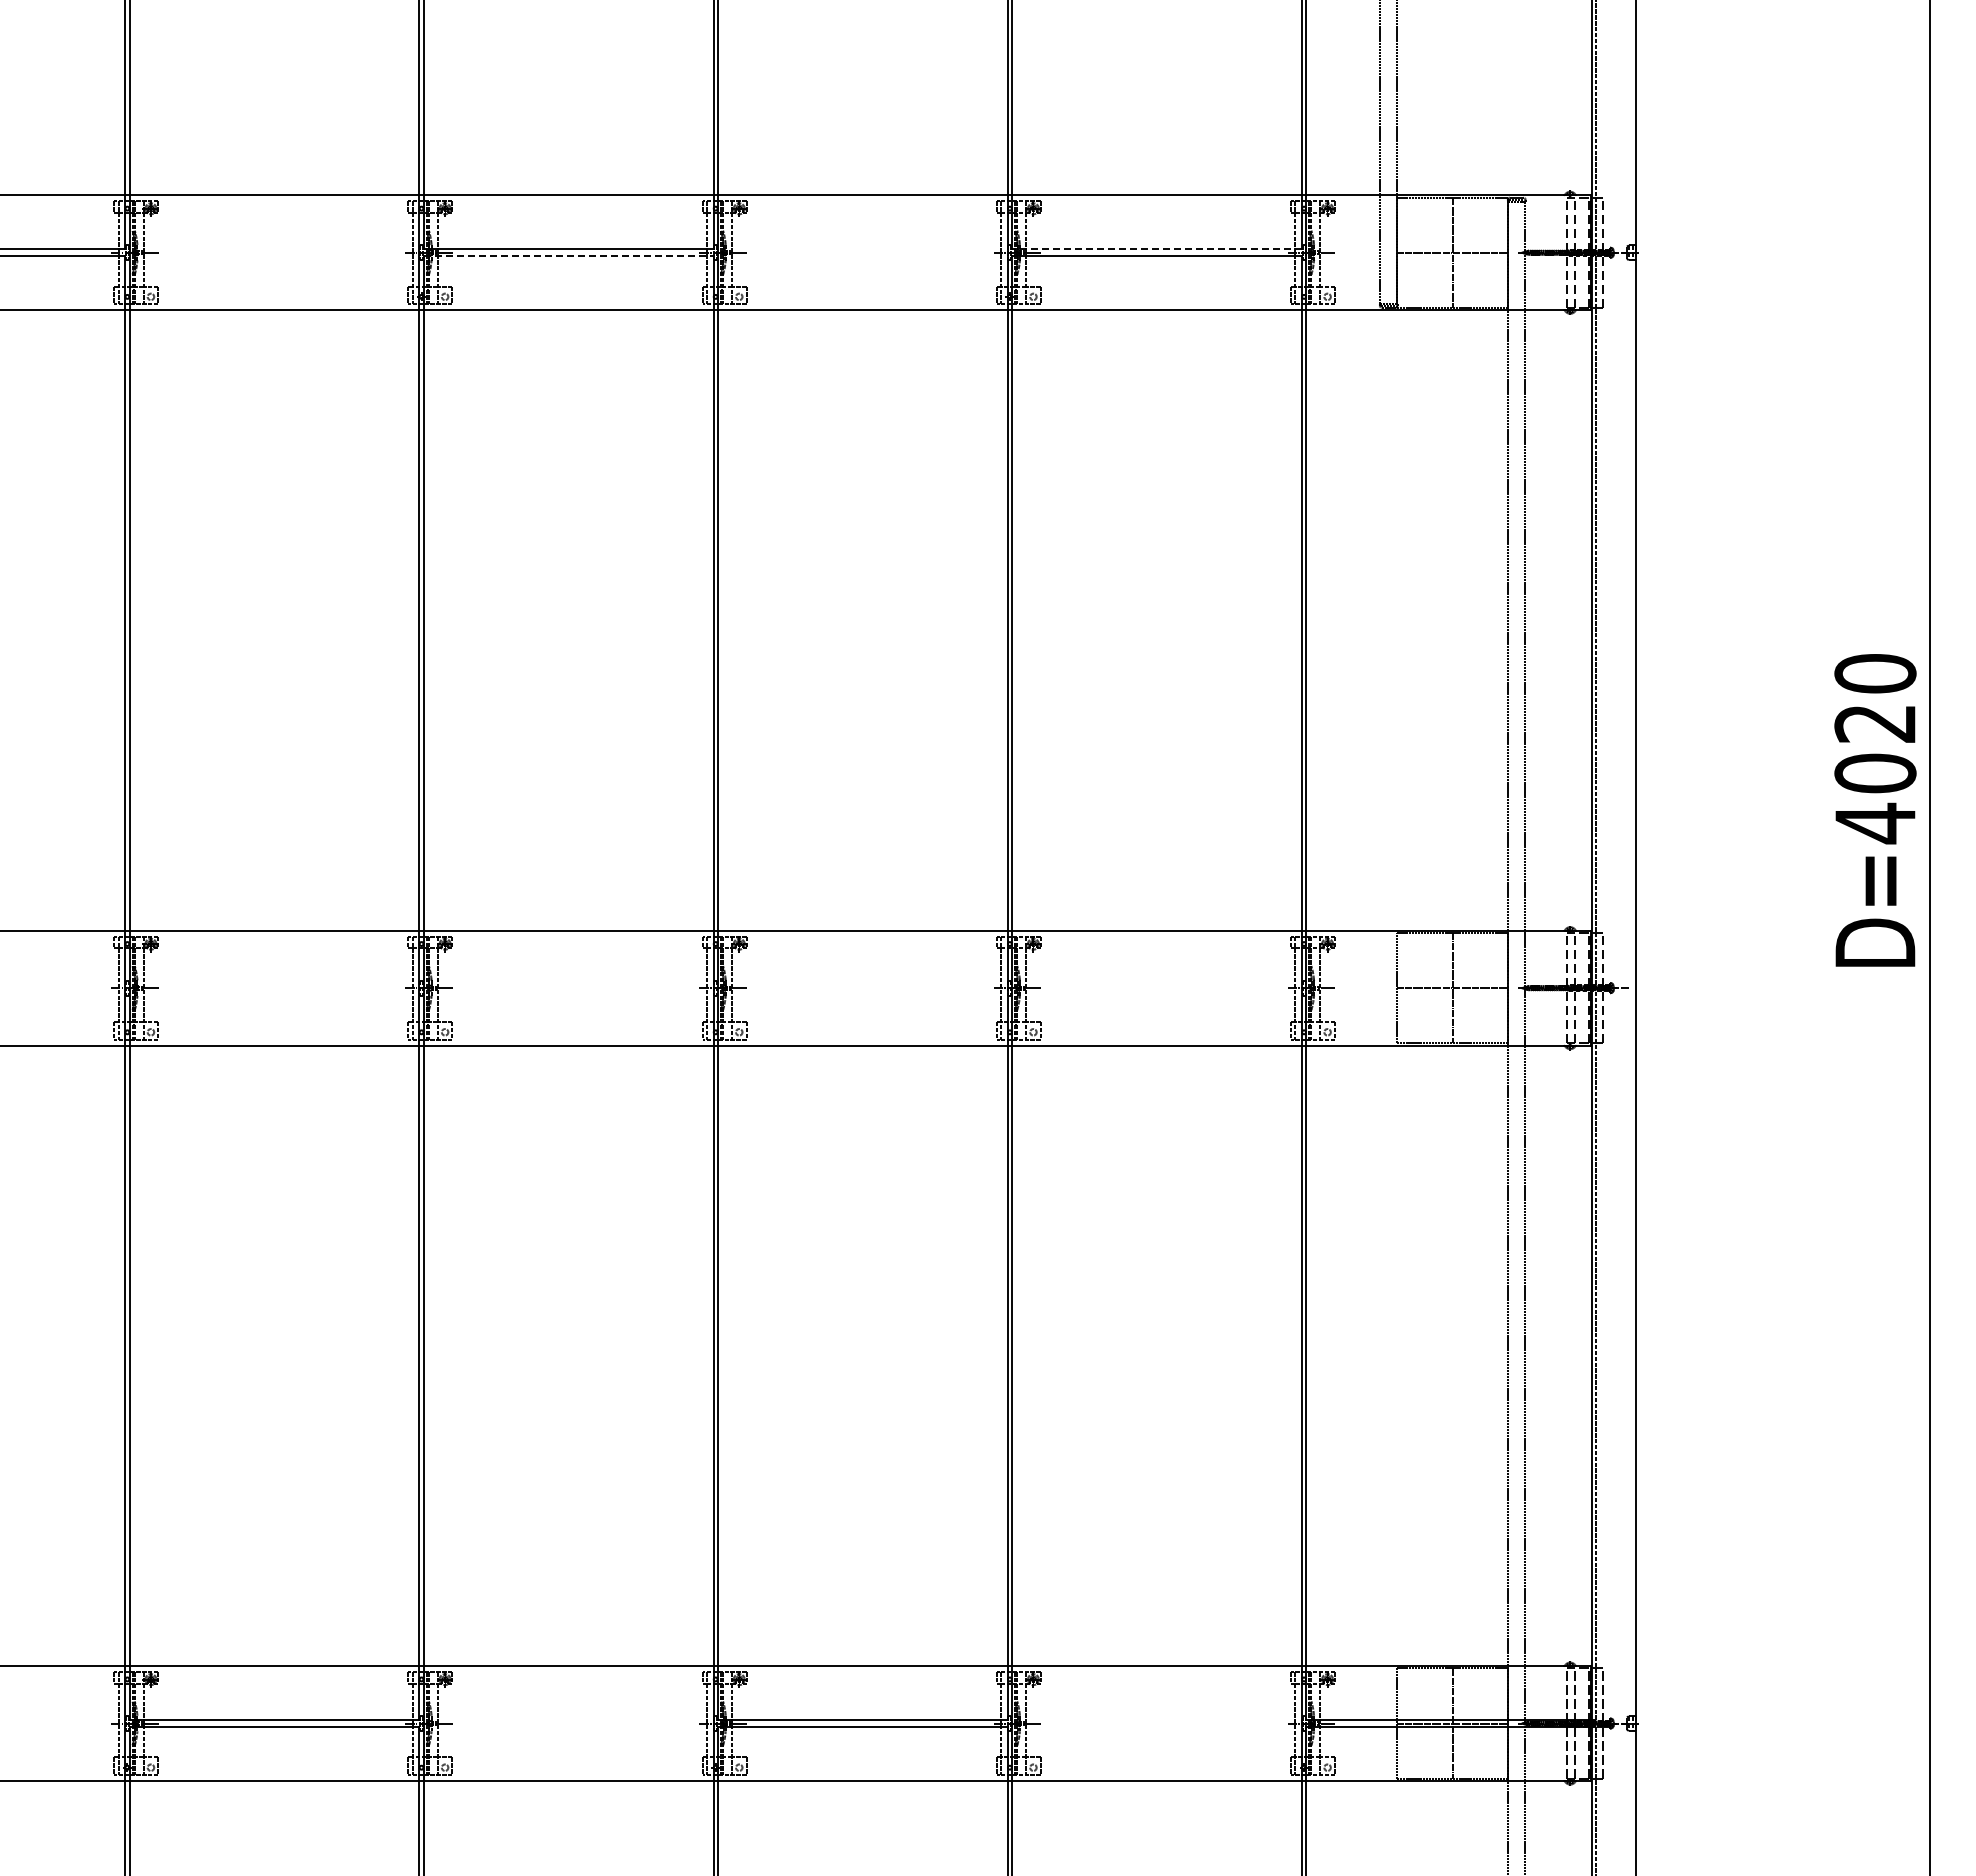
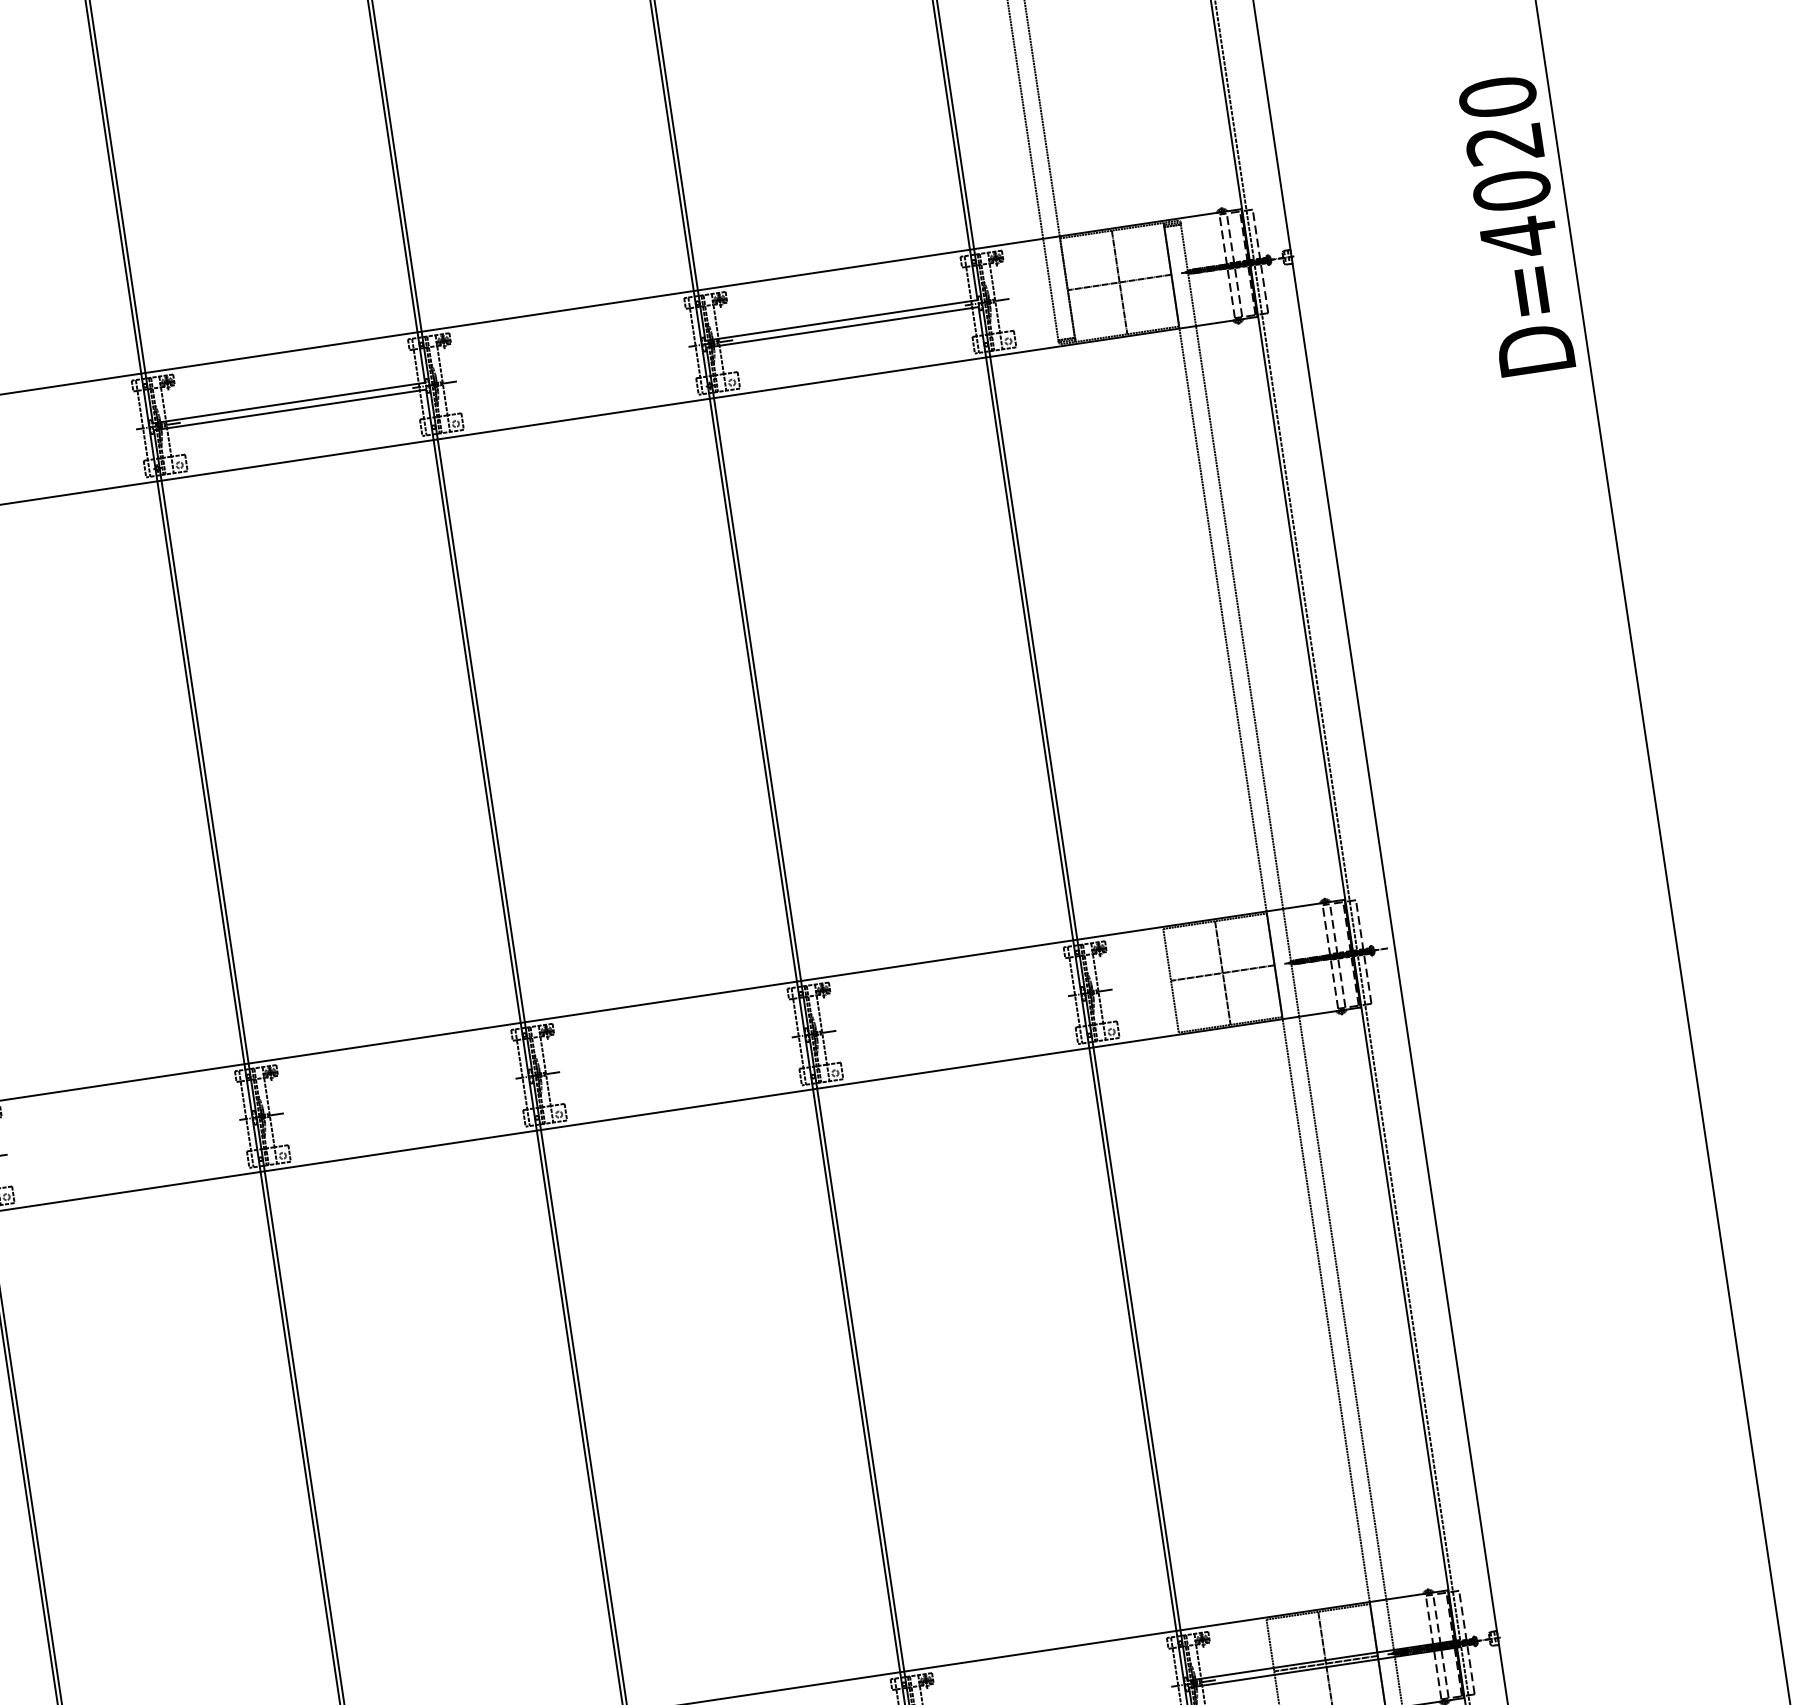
line: (1156, 249) -> (841, 320), dashed -> solid
line: (568, 256) -> (289, 410), dashed -> solid
text: (1875, 810) -> (1517, 225), moved

